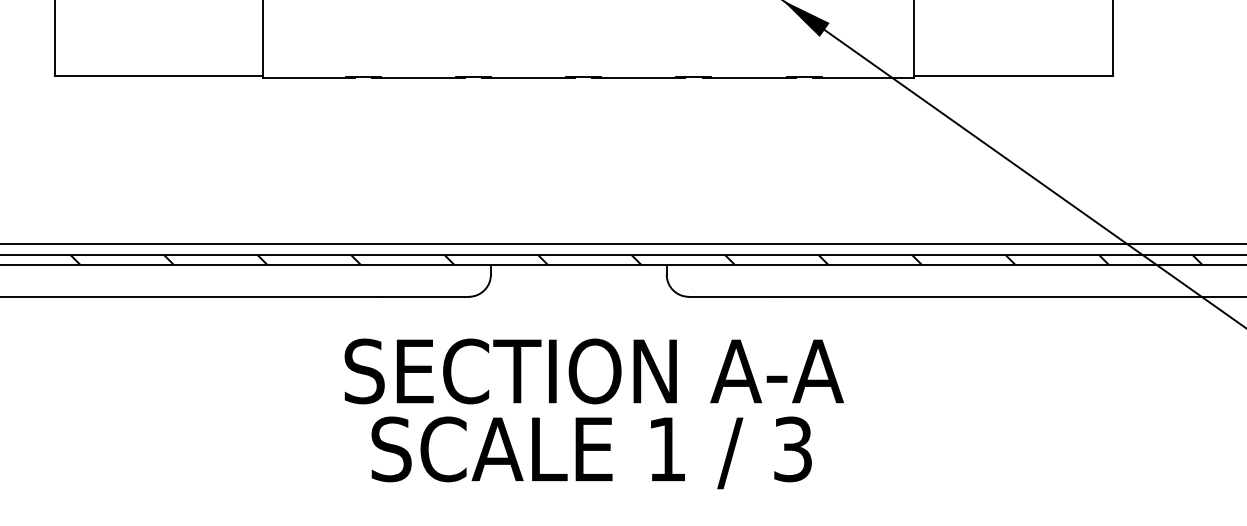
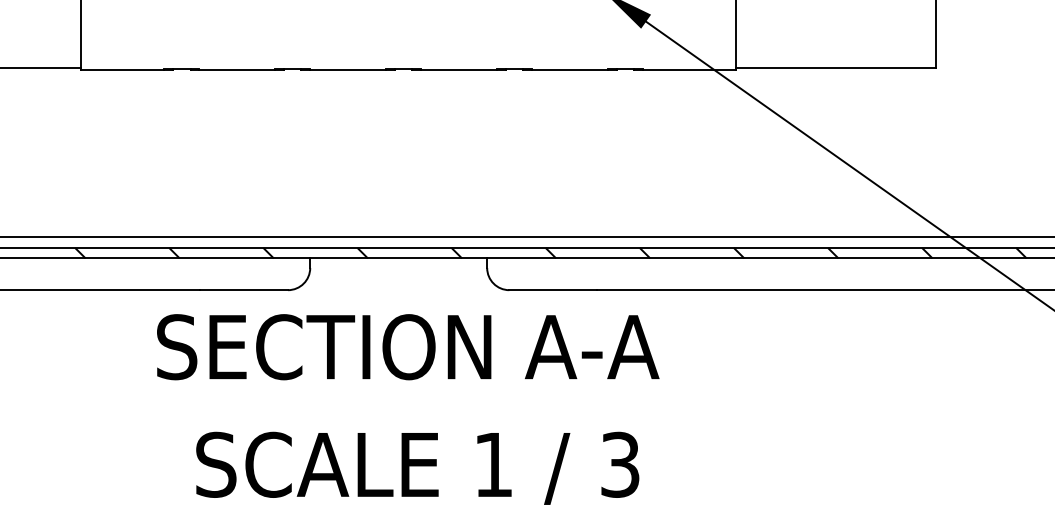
text: (593, 371) -> (407, 347), moved
text: (591, 452) -> (417, 468), moved

